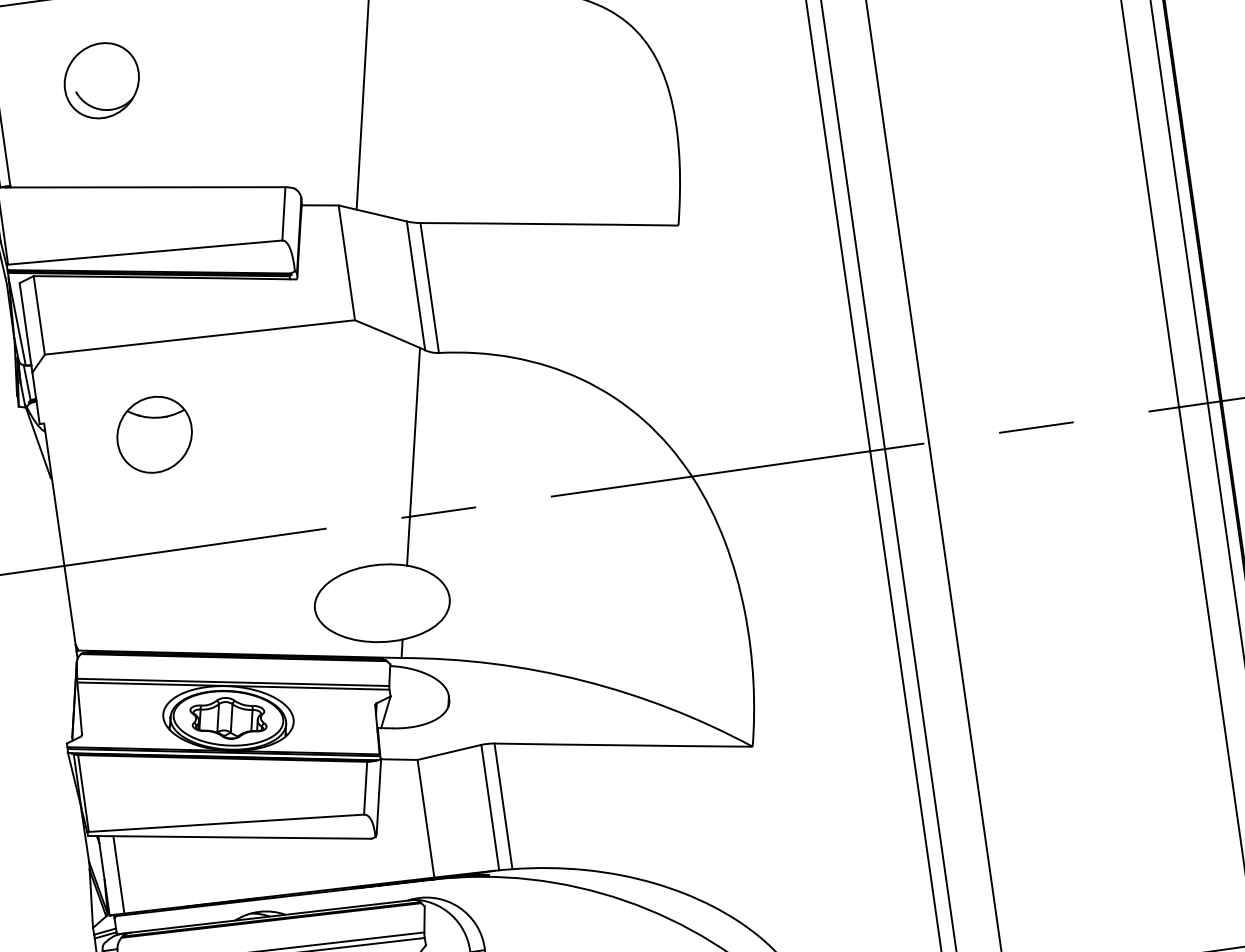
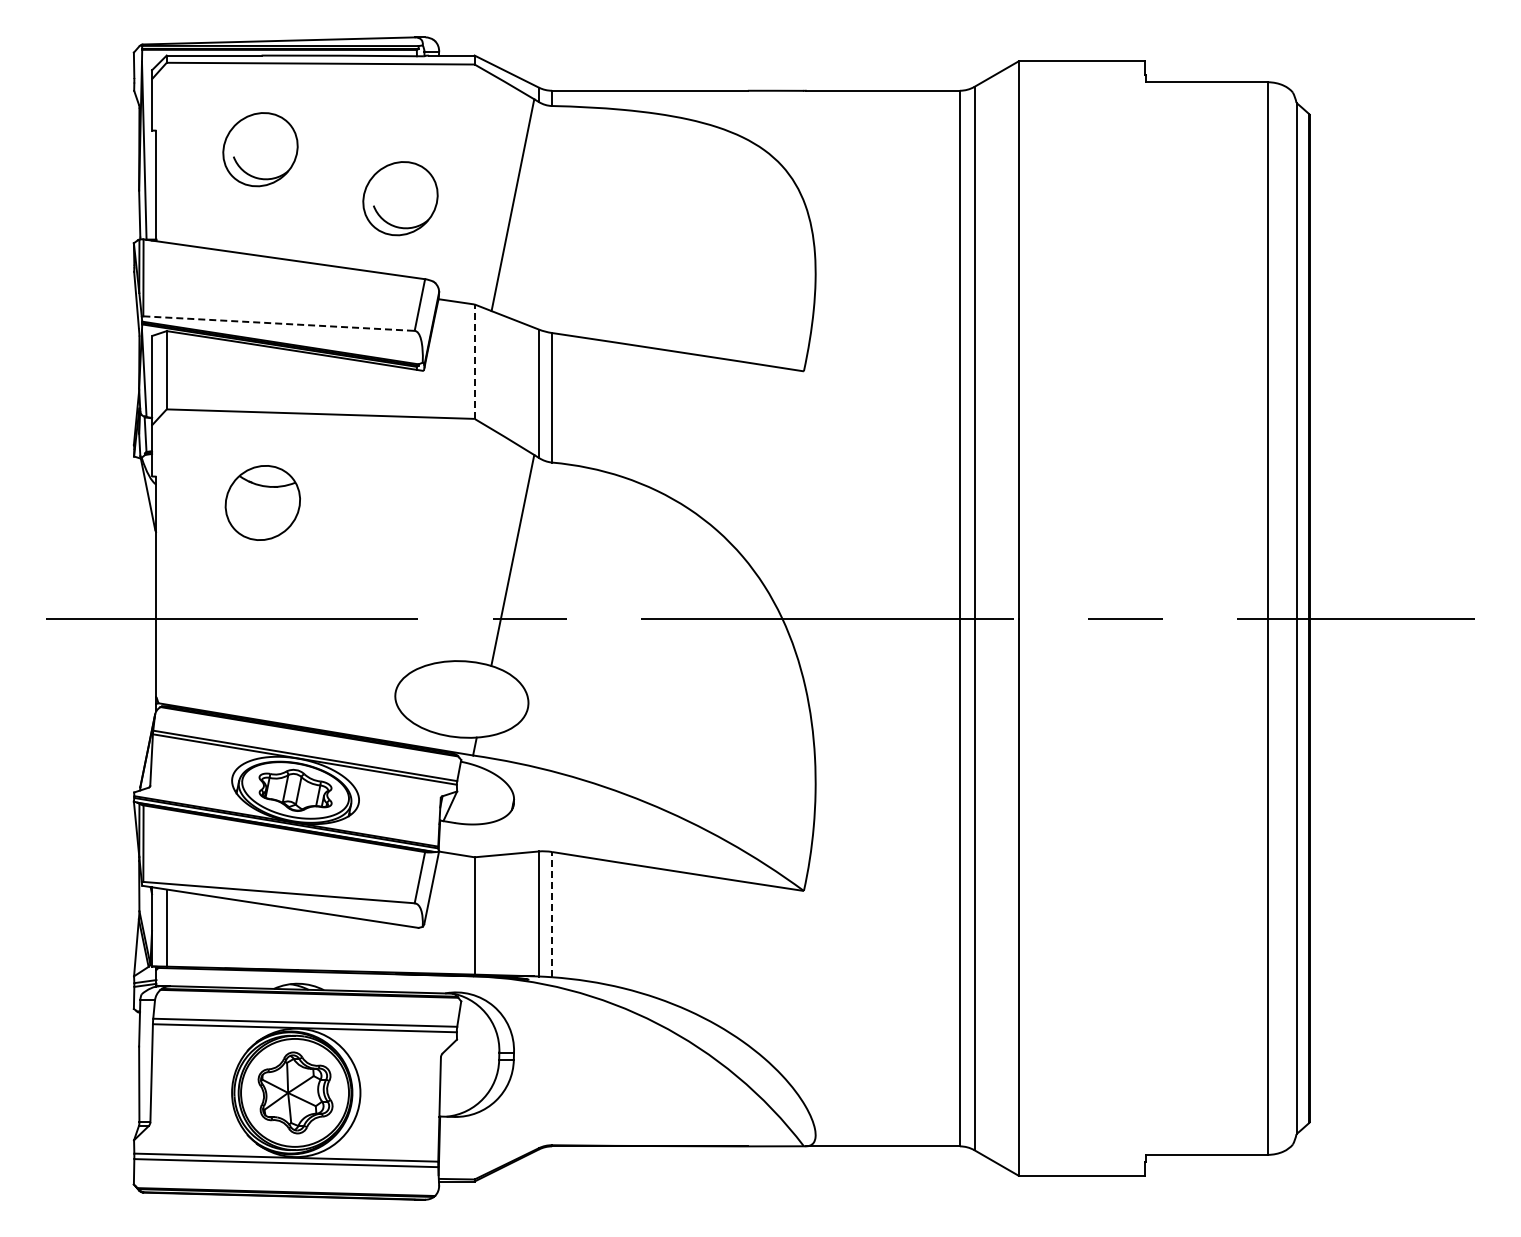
part: (249, 109) -> (400, 198), added
line: (145, 252) -> (279, 323), solid -> dashed
line: (346, 262) -> (474, 361), solid -> dashed
line: (503, 806) -> (552, 914), solid -> dashed

